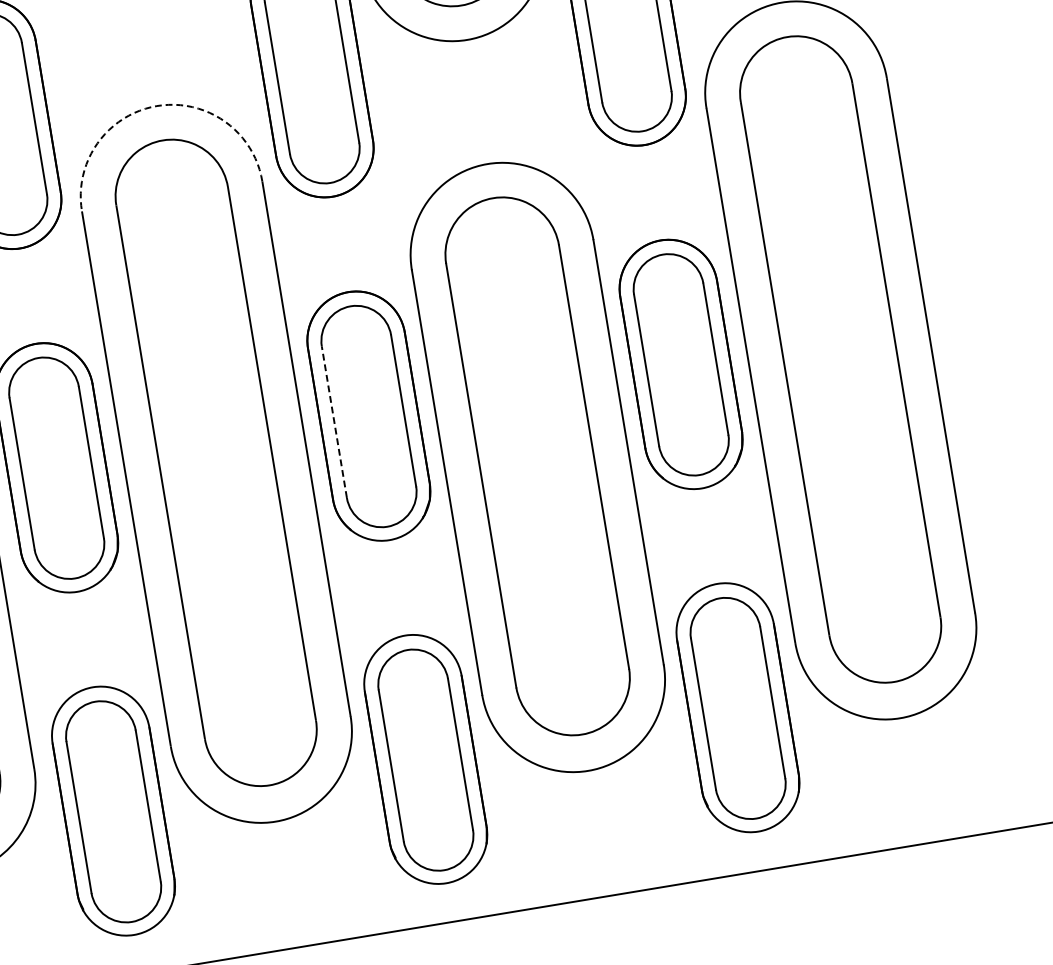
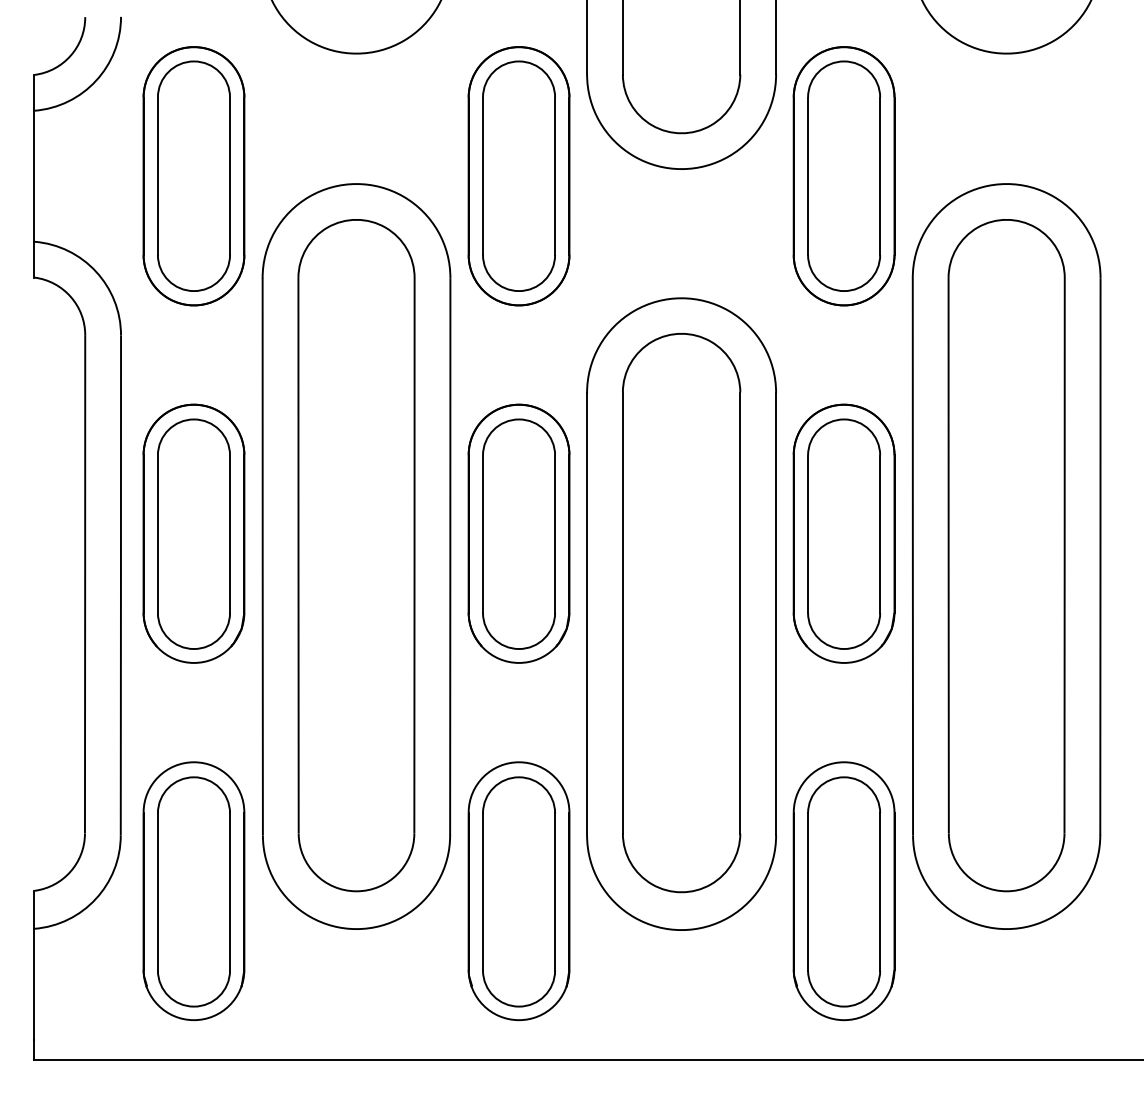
arc: (157, 106) -> (356, 184), dashed -> solid
line: (334, 422) -> (483, 534), dashed -> solid

